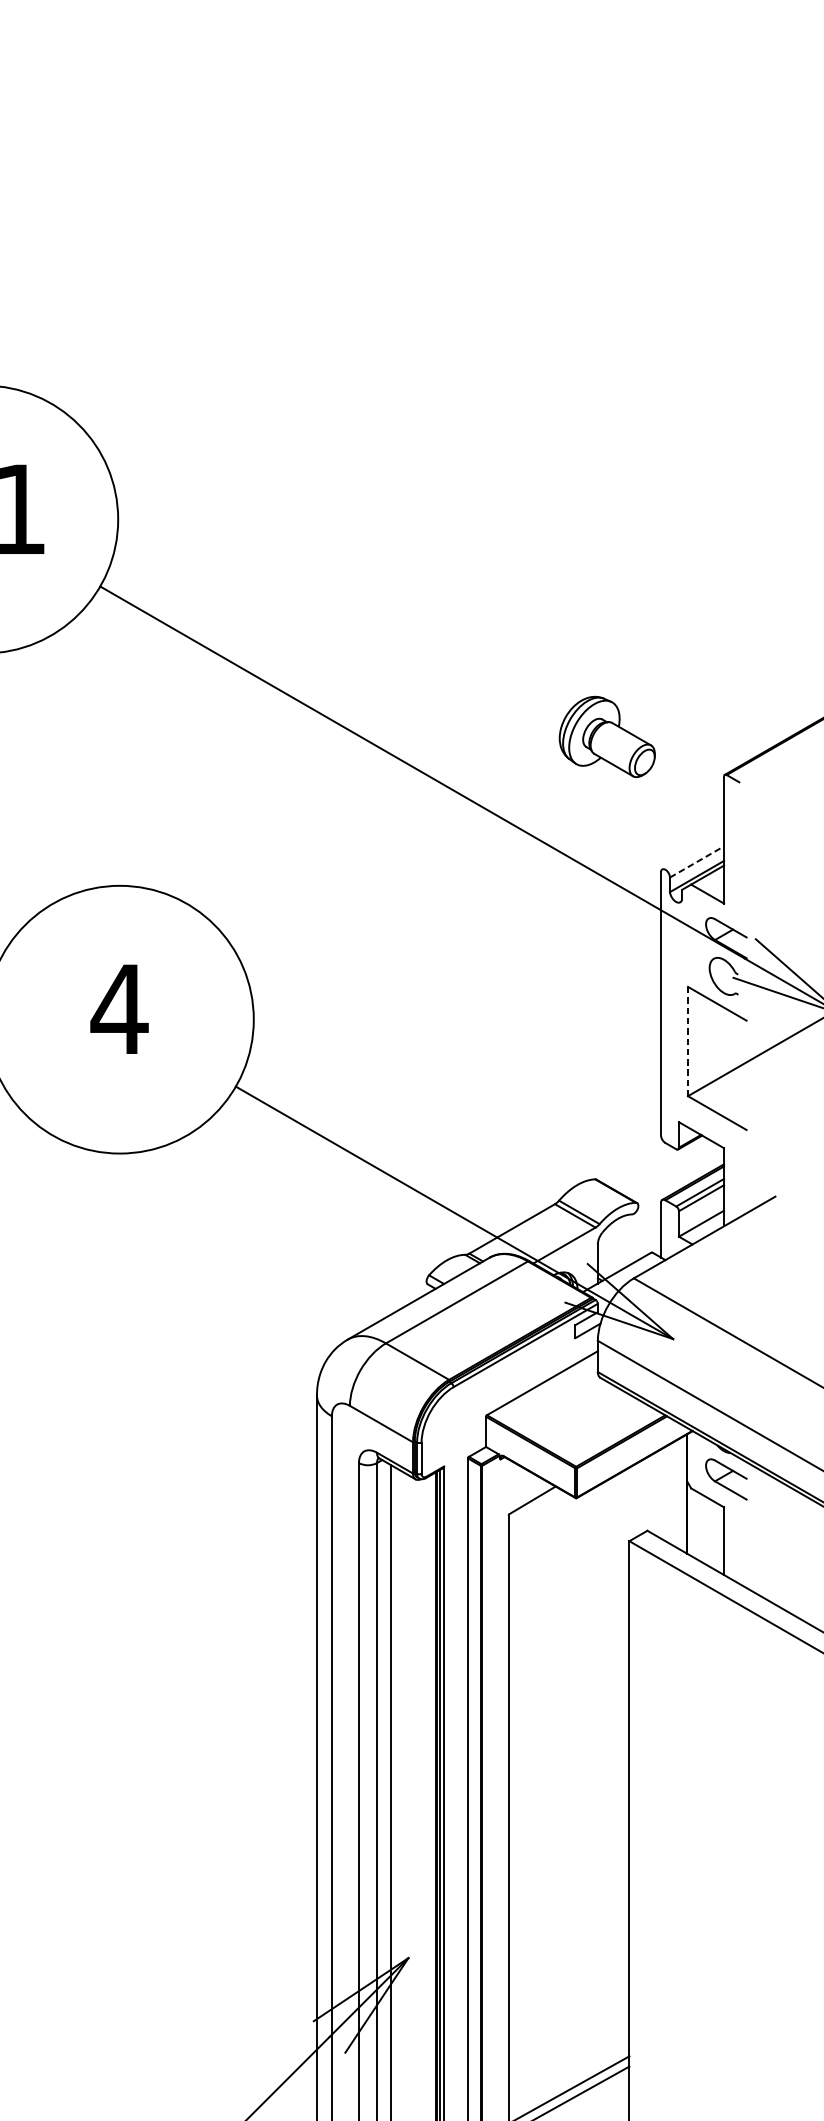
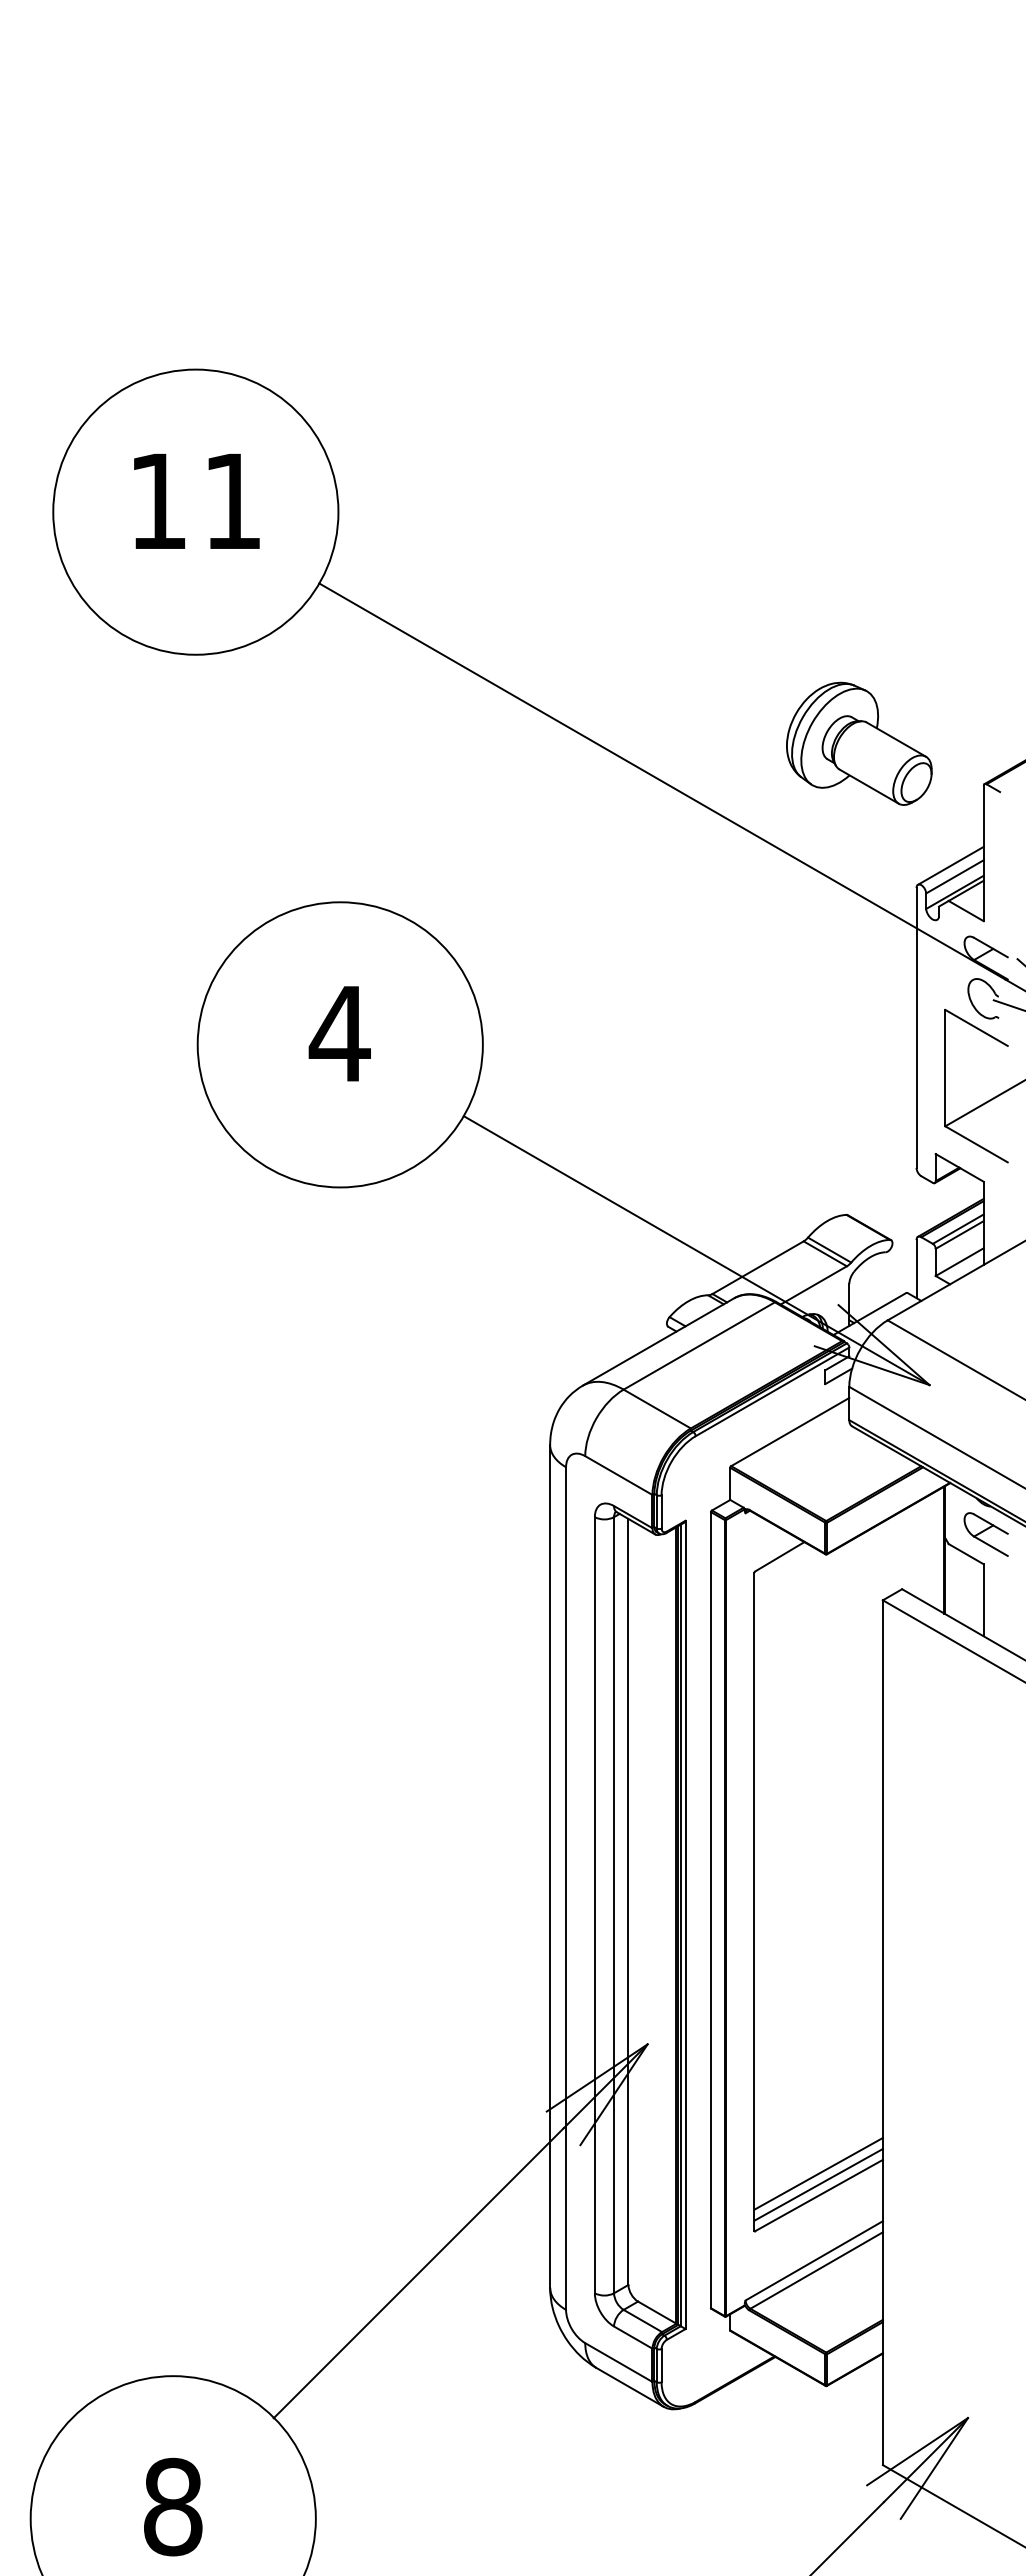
part: (607, 736) -> (859, 743), size x1.43
line: (692, 851) -> (950, 865), added
line: (697, 861) -> (955, 876), dashed -> solid
line: (688, 1041) -> (945, 1068), dashed -> solid
line: (568, 2079) -> (818, 2173), added

